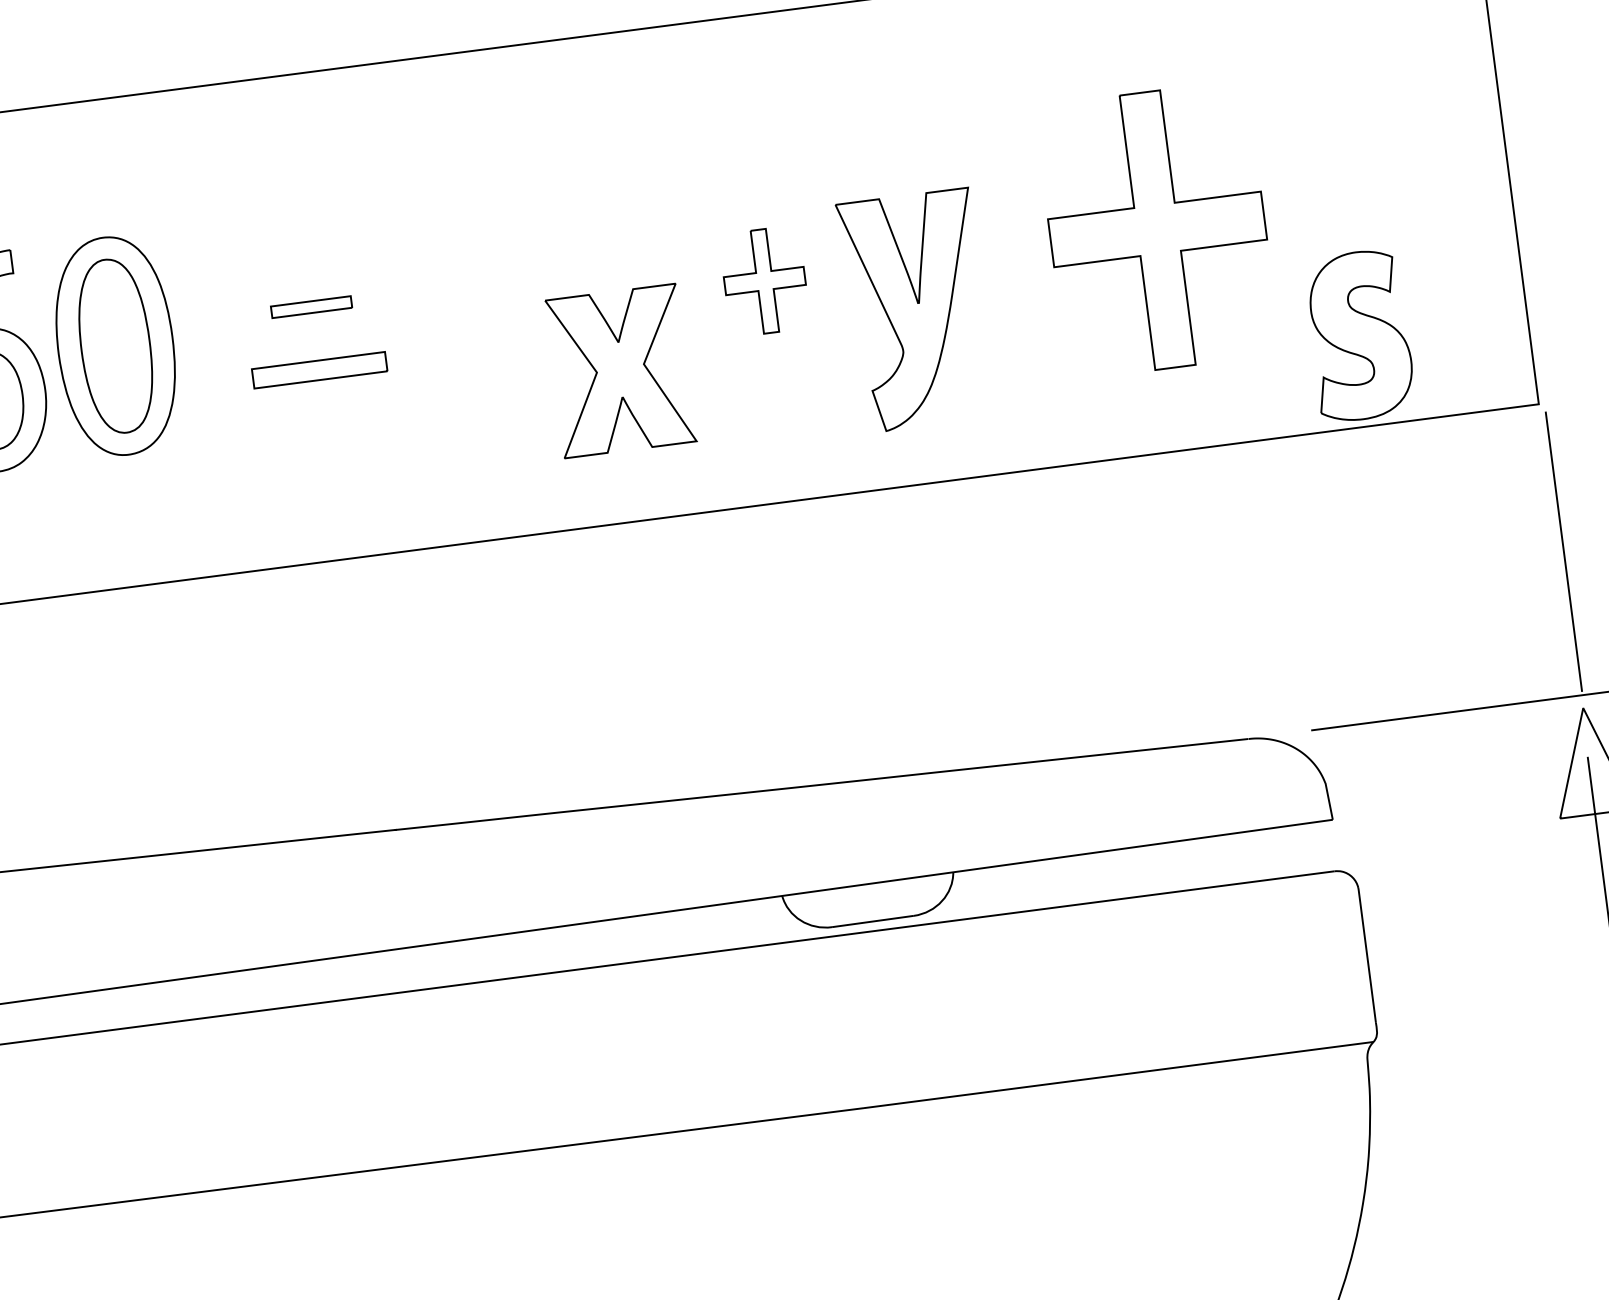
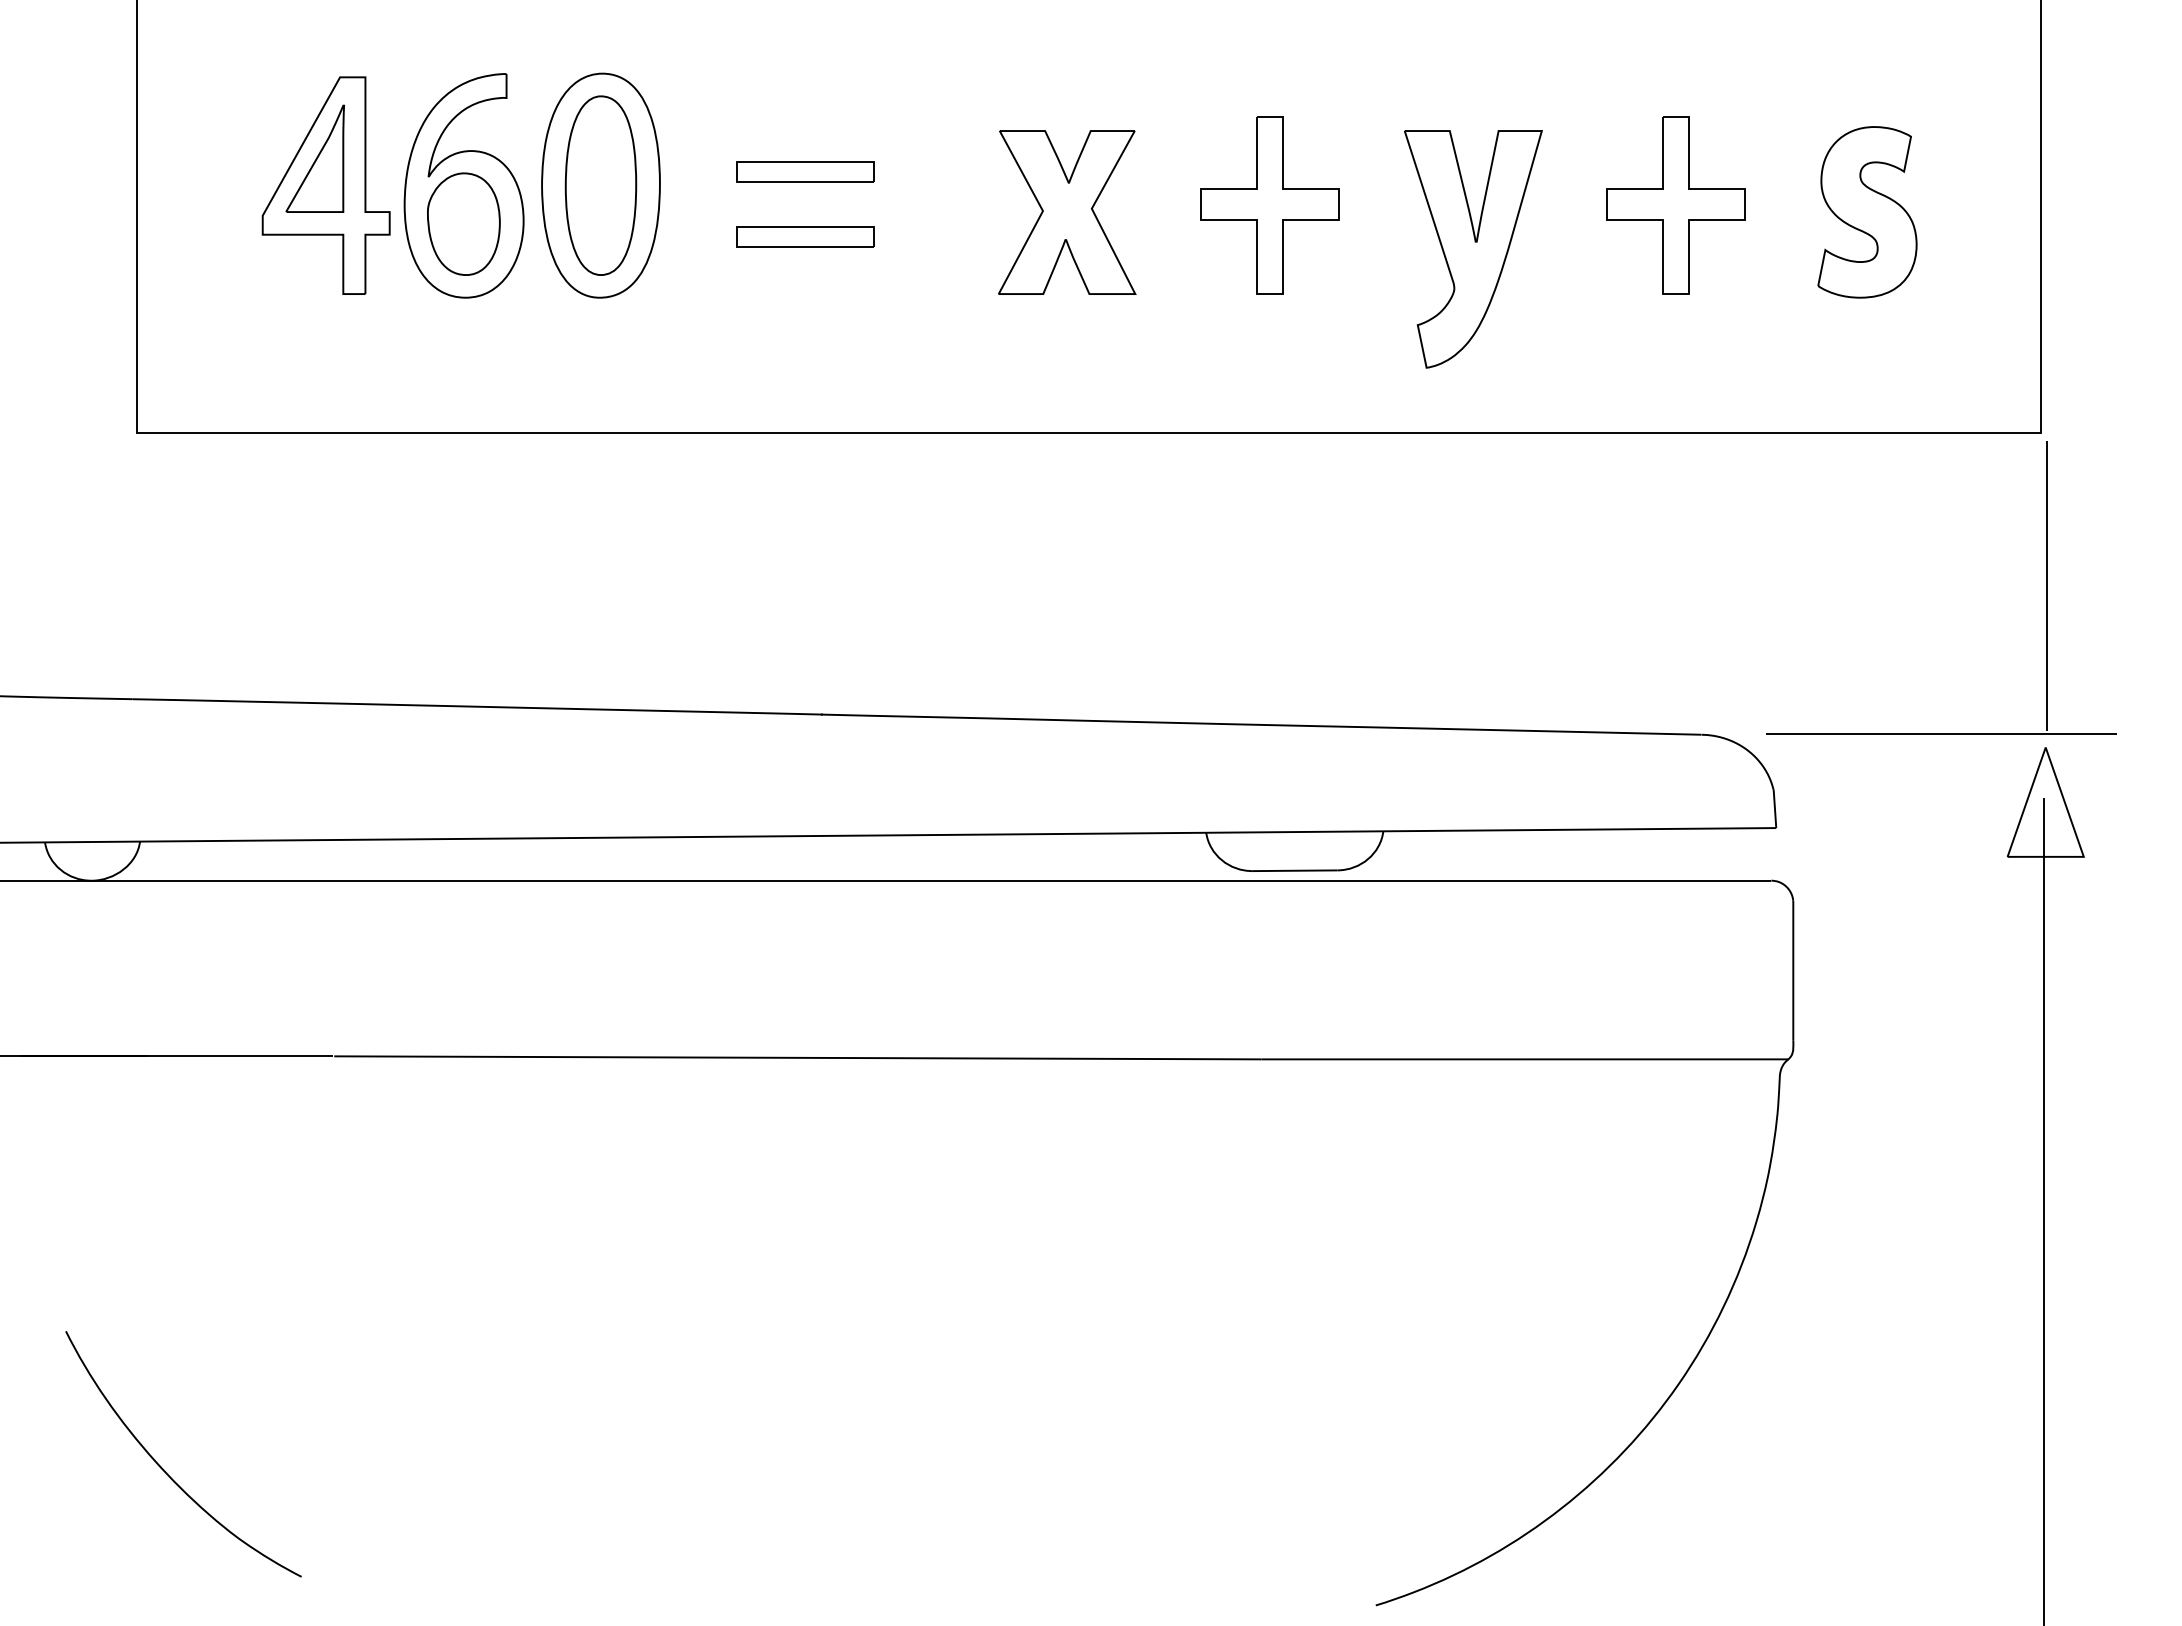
part: (1157, 230) -> (1675, 205), size x0.62
part: (764, 281) -> (1269, 205), size x1.67
part: (311, 306) -> (805, 171), size x1.67
part: (916, 310) -> (1473, 249), moved
part: (1359, 335) -> (1867, 212), moved
part: (620, 370) -> (1067, 212), moved

